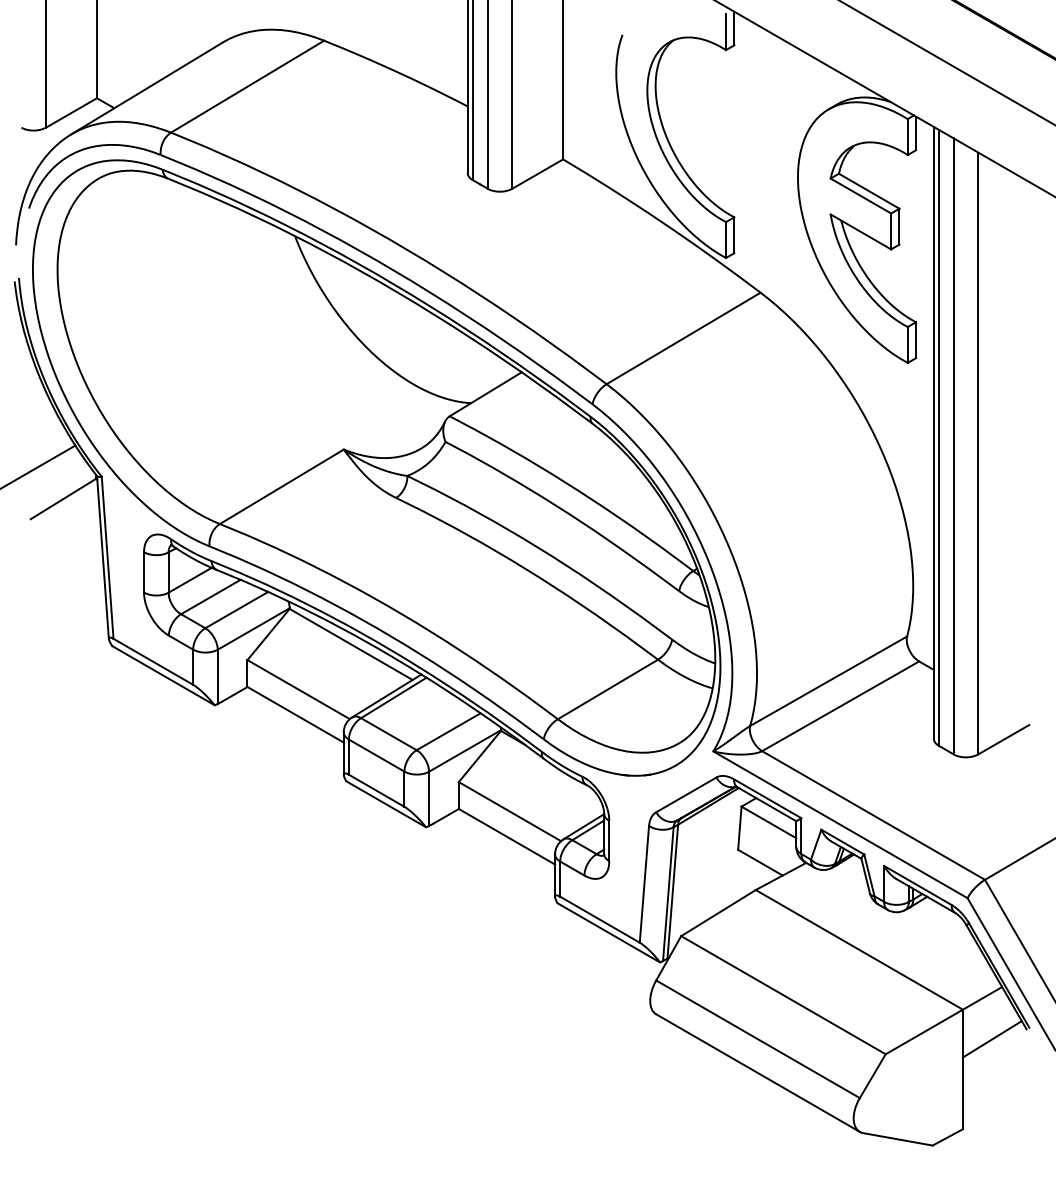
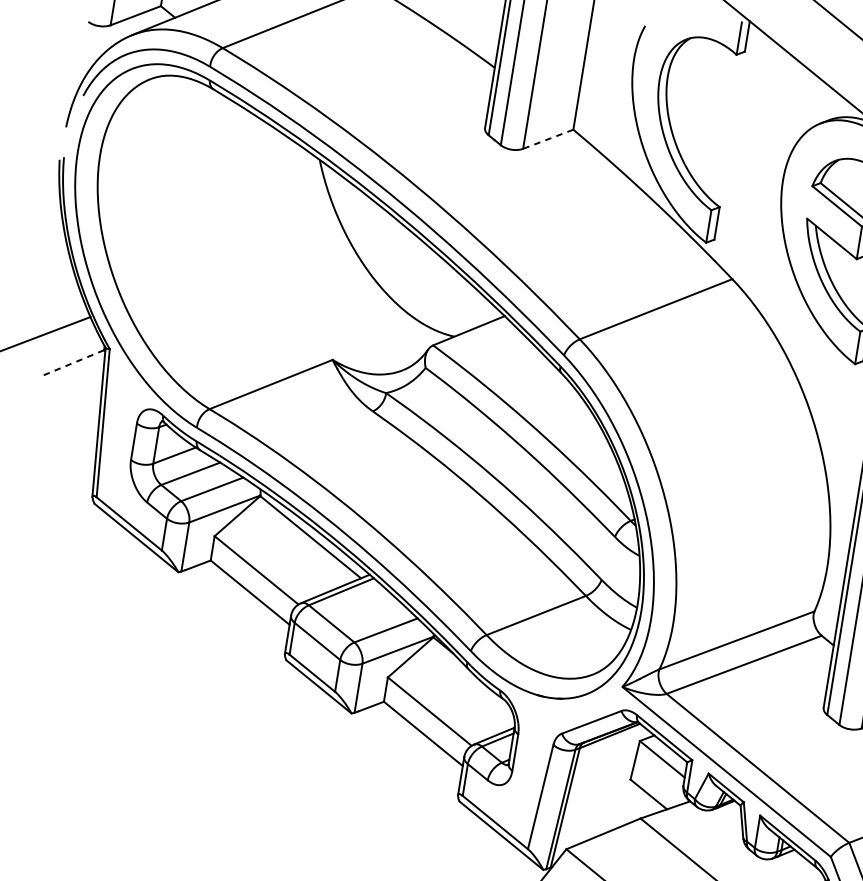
line: (537, 174) -> (547, 139), solid -> dashed
line: (62, 499) -> (70, 363), solid -> dashed

